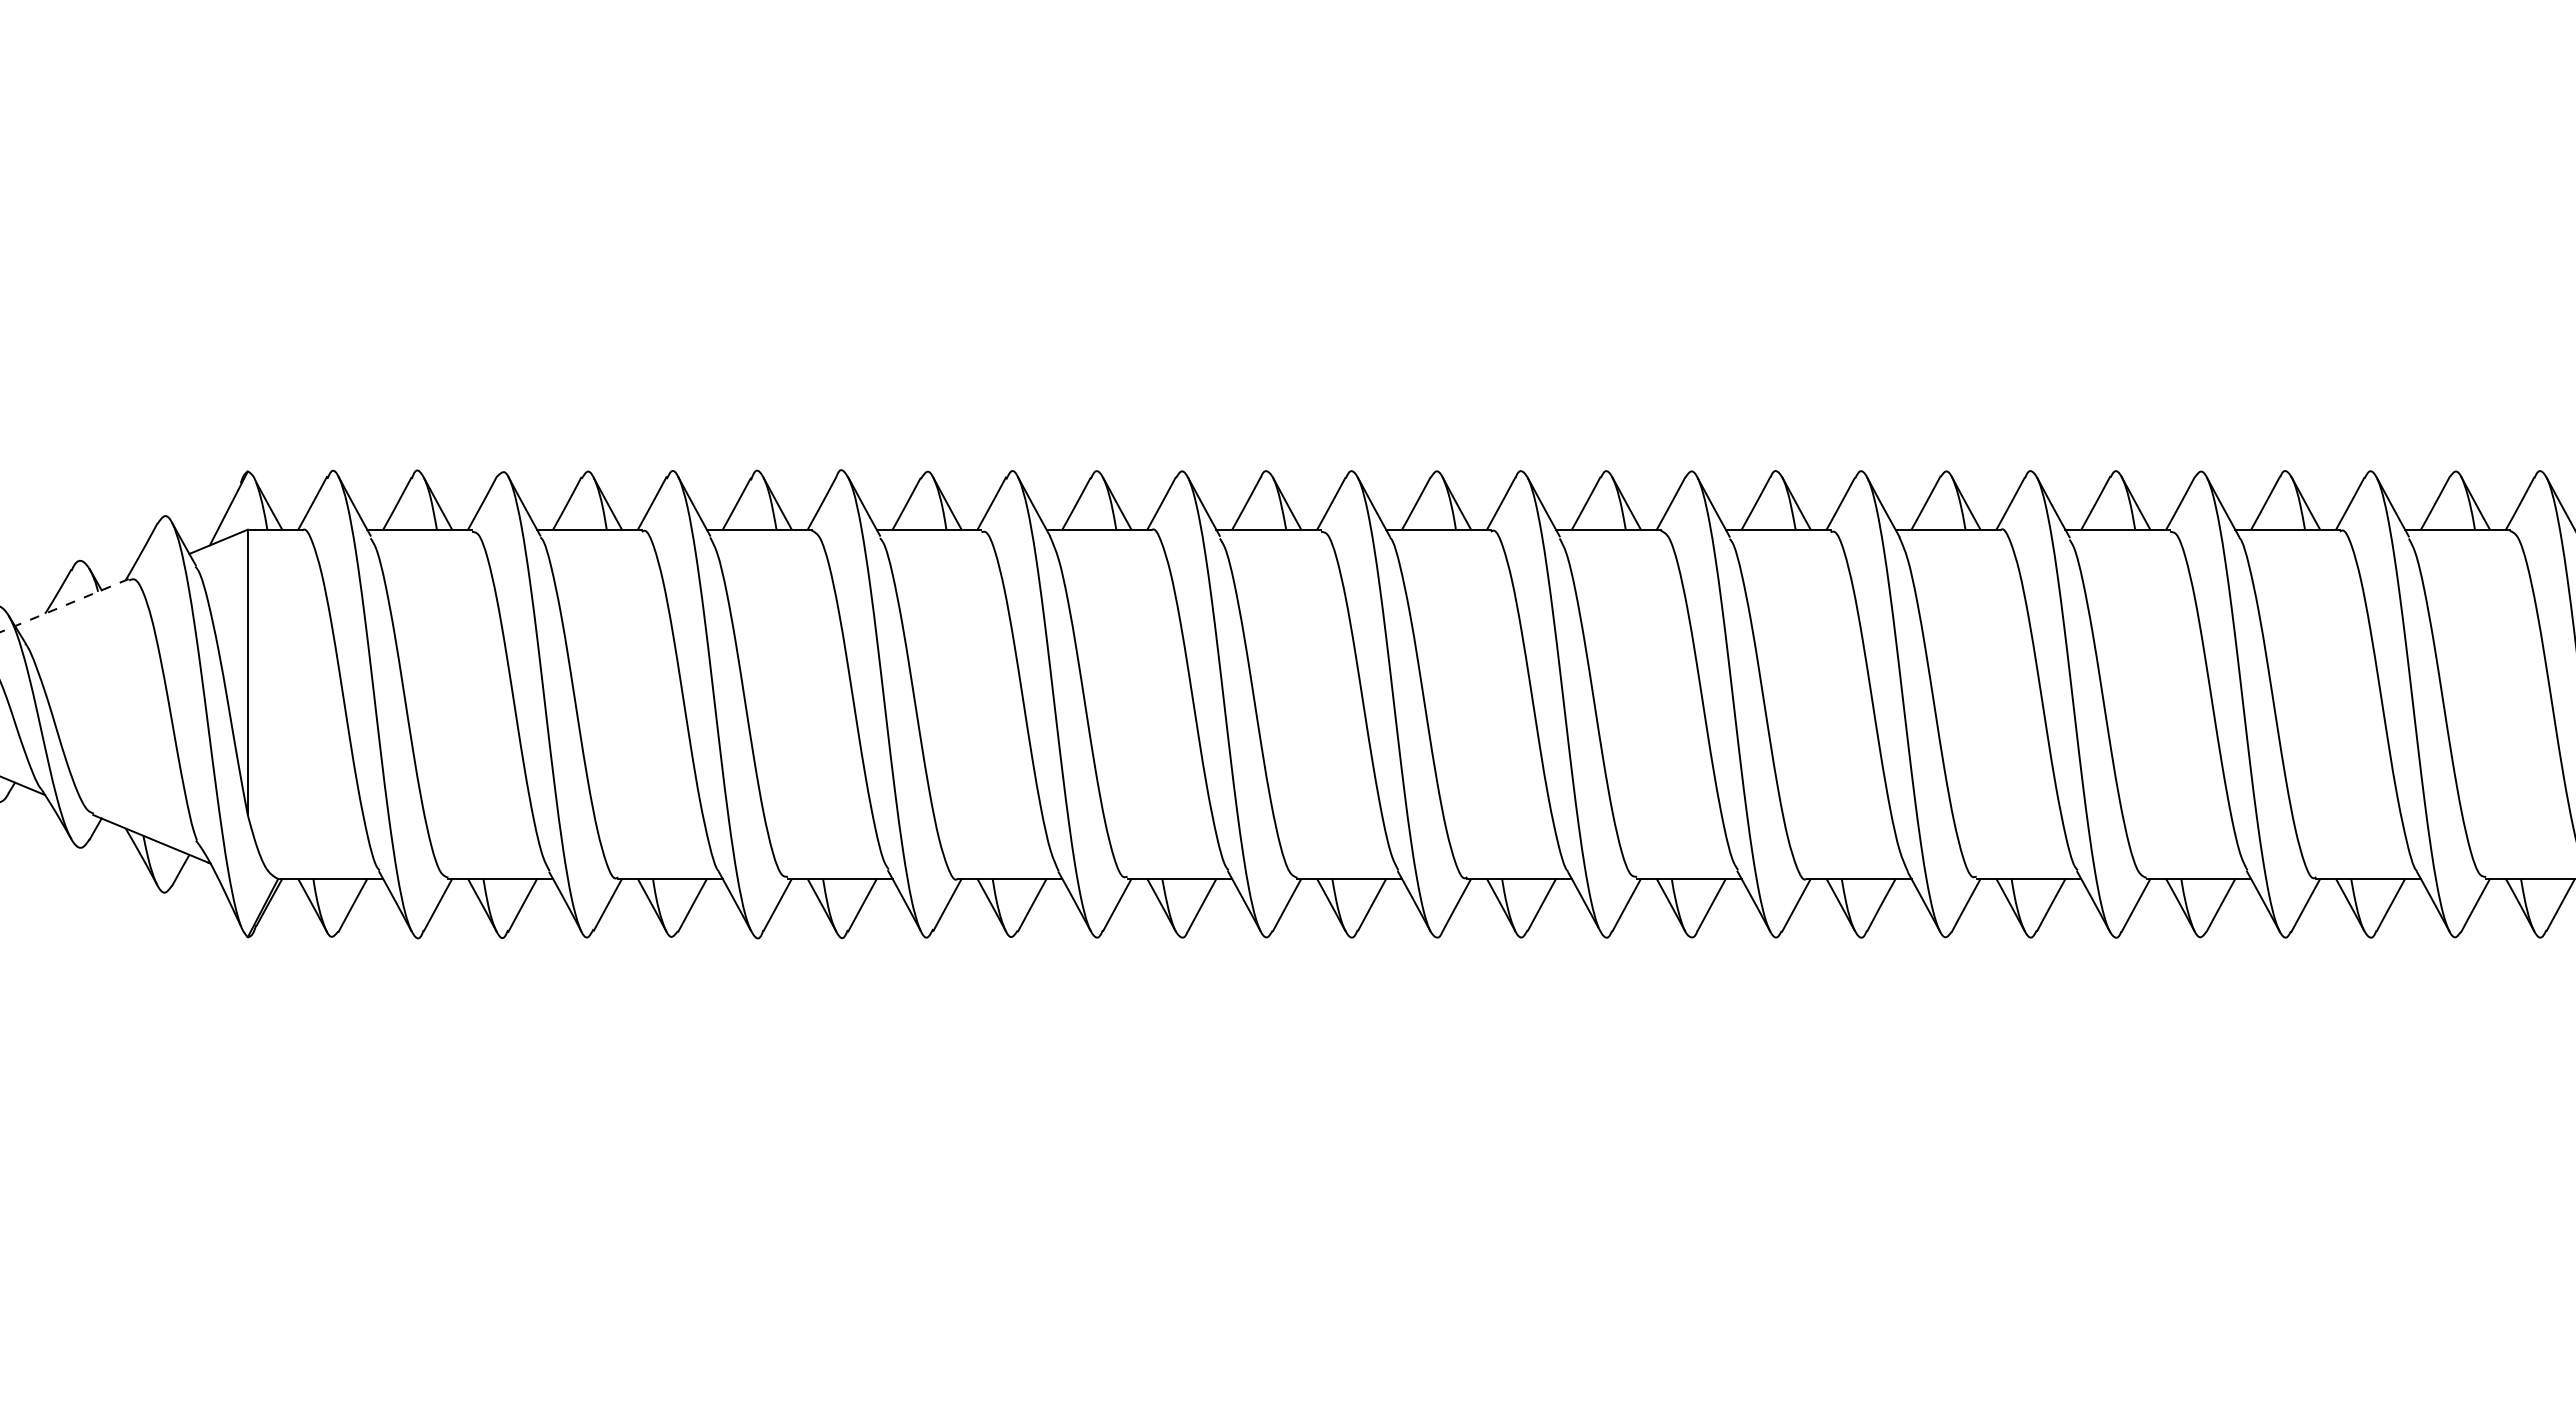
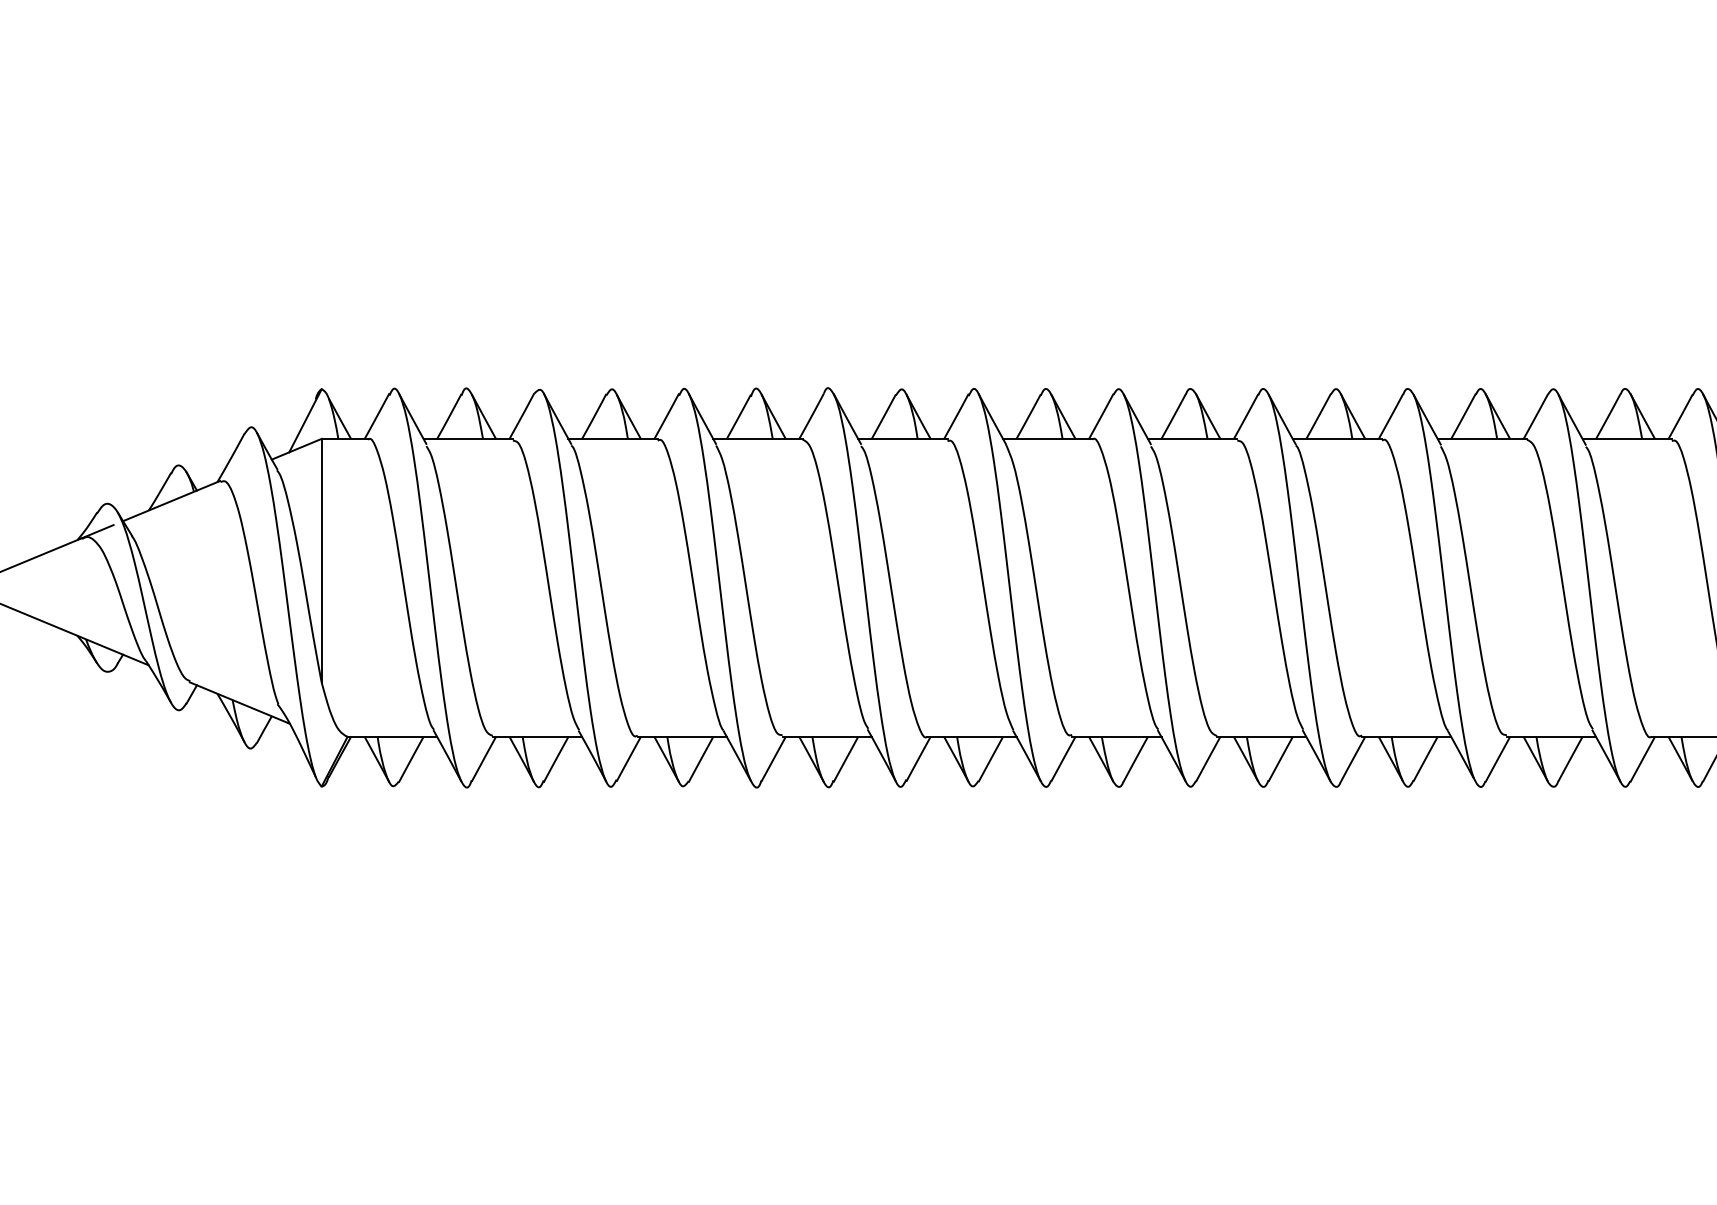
line: (71, 602) -> (171, 501), dashed -> solid

